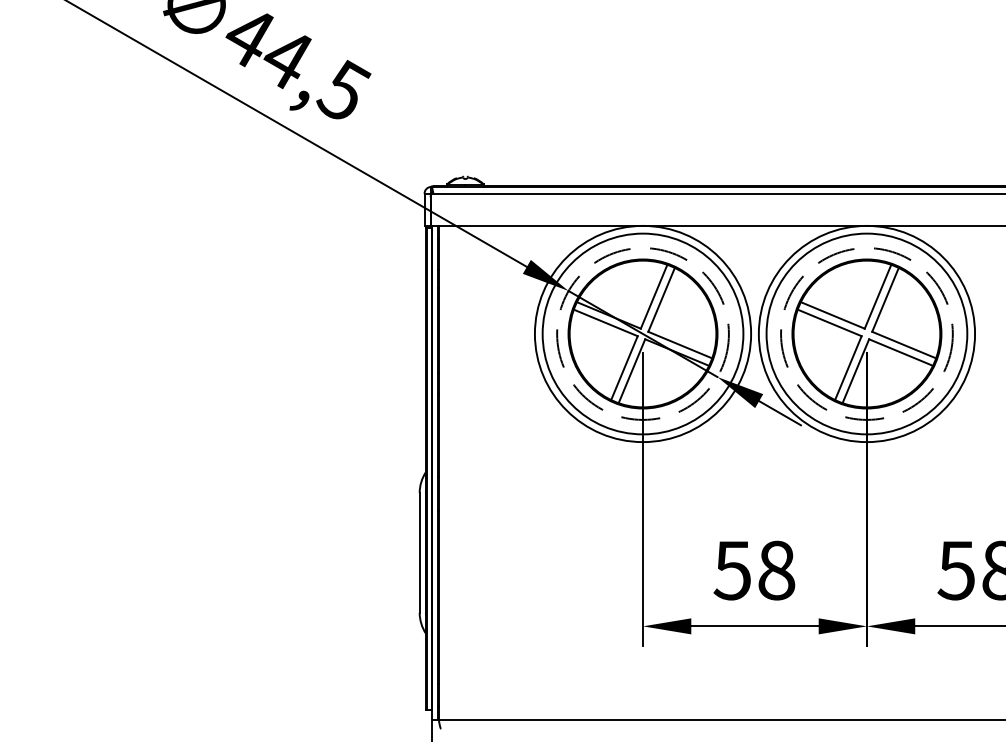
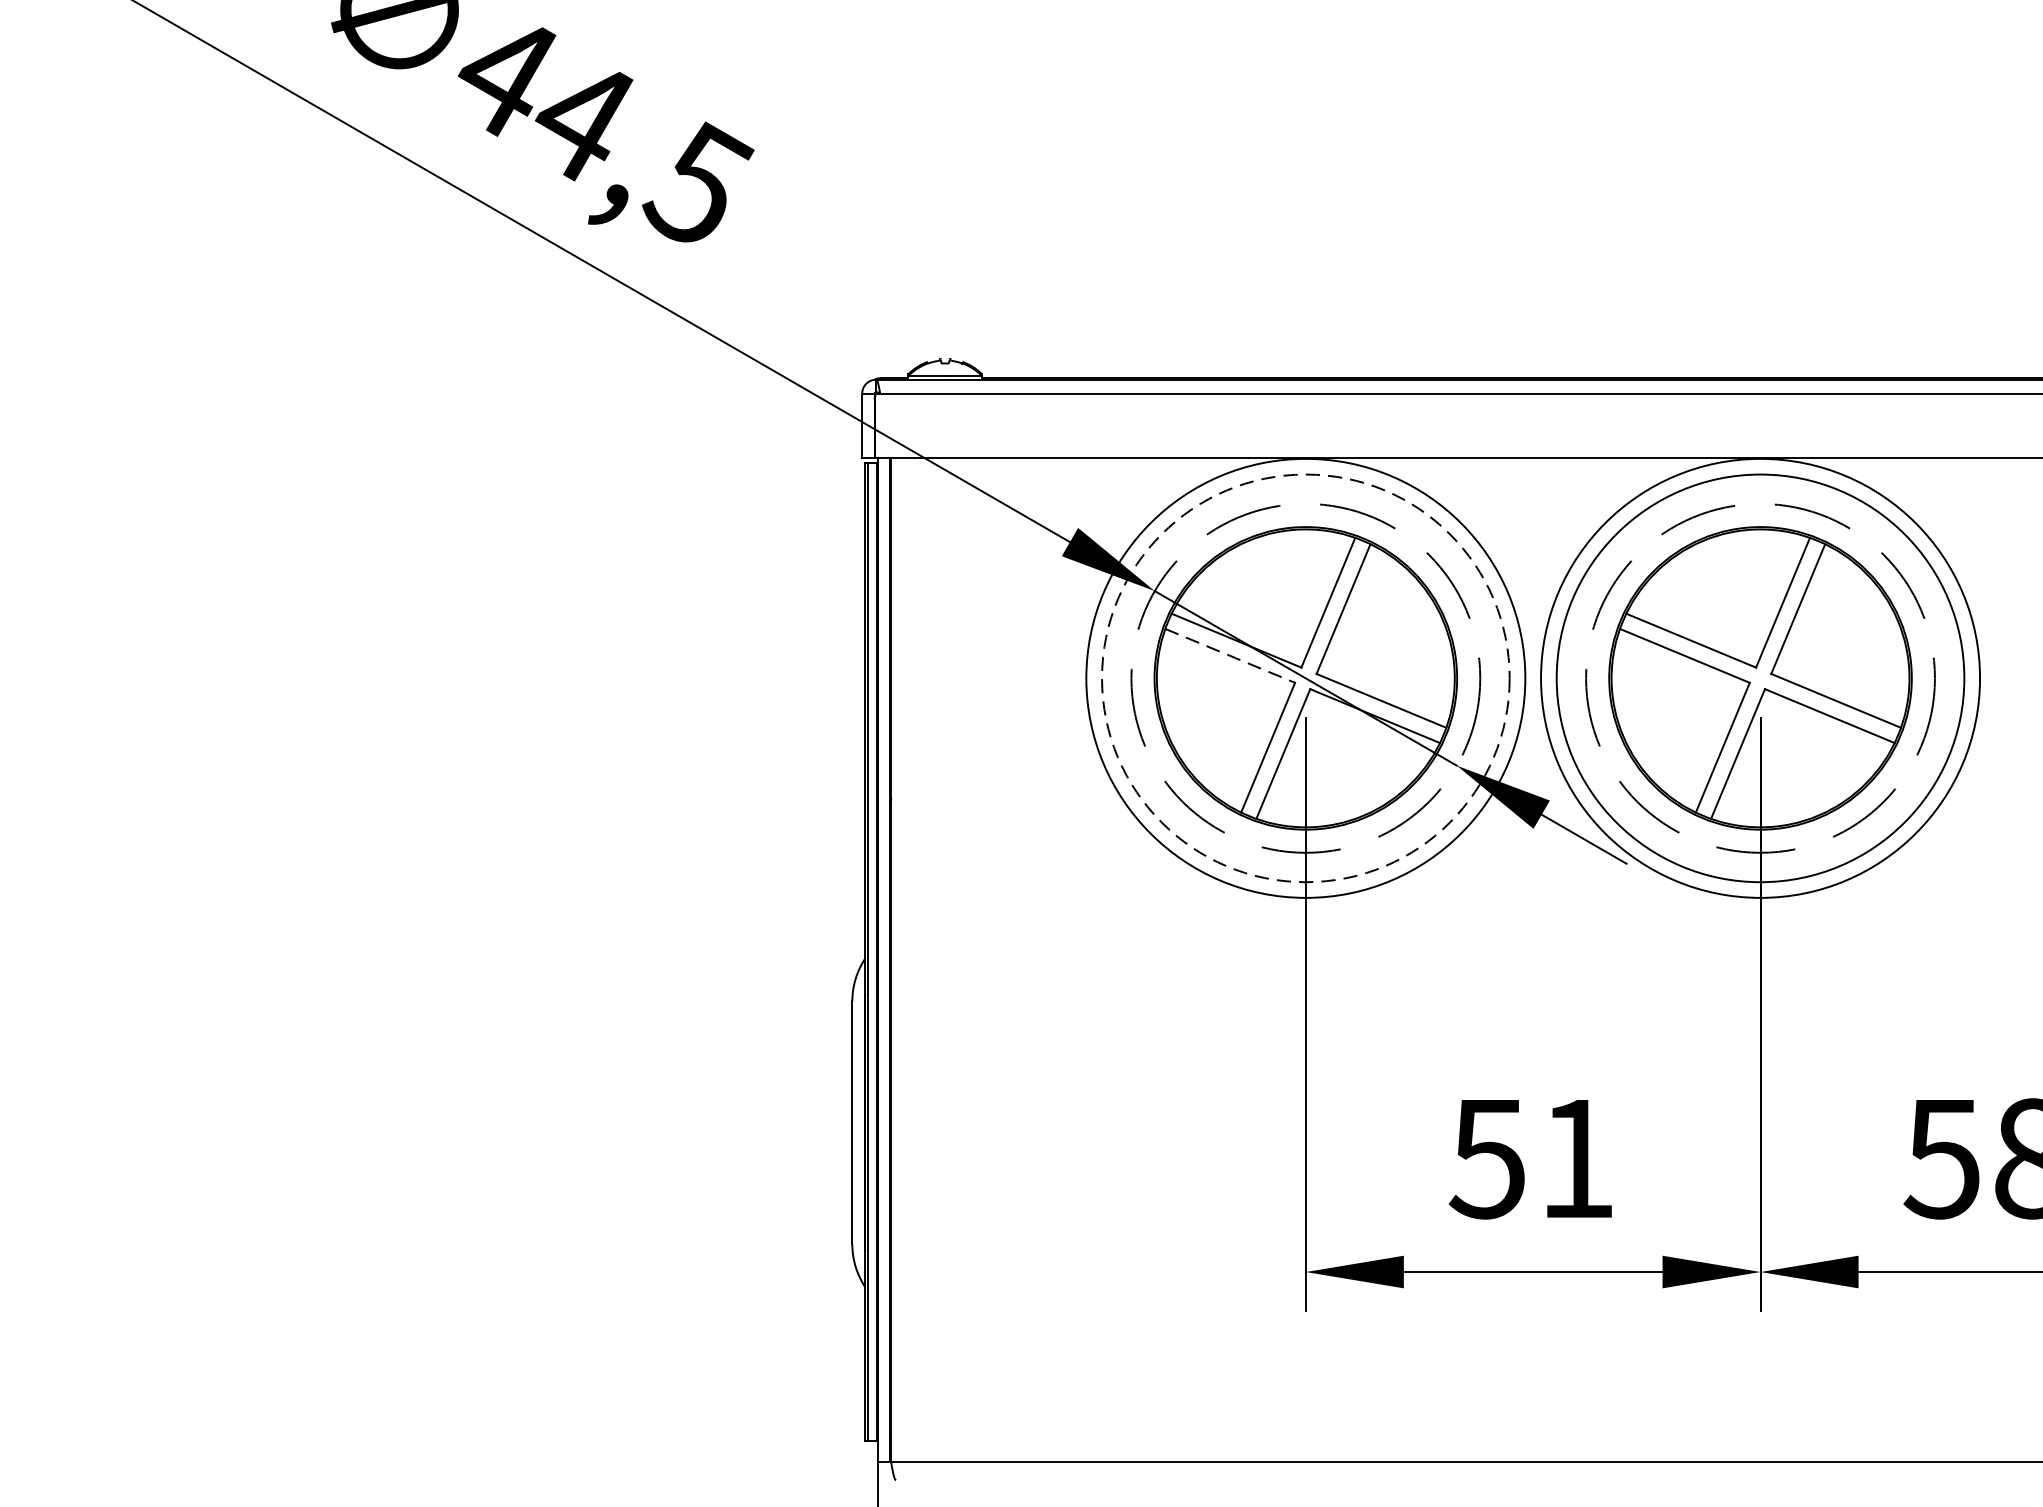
line: (605, 322) -> (1229, 655), solid -> dashed
circle: (642, 333) -> (1304, 677), solid -> dashed
text: (776, 570) -> (1576, 1158), 58 -> 51

